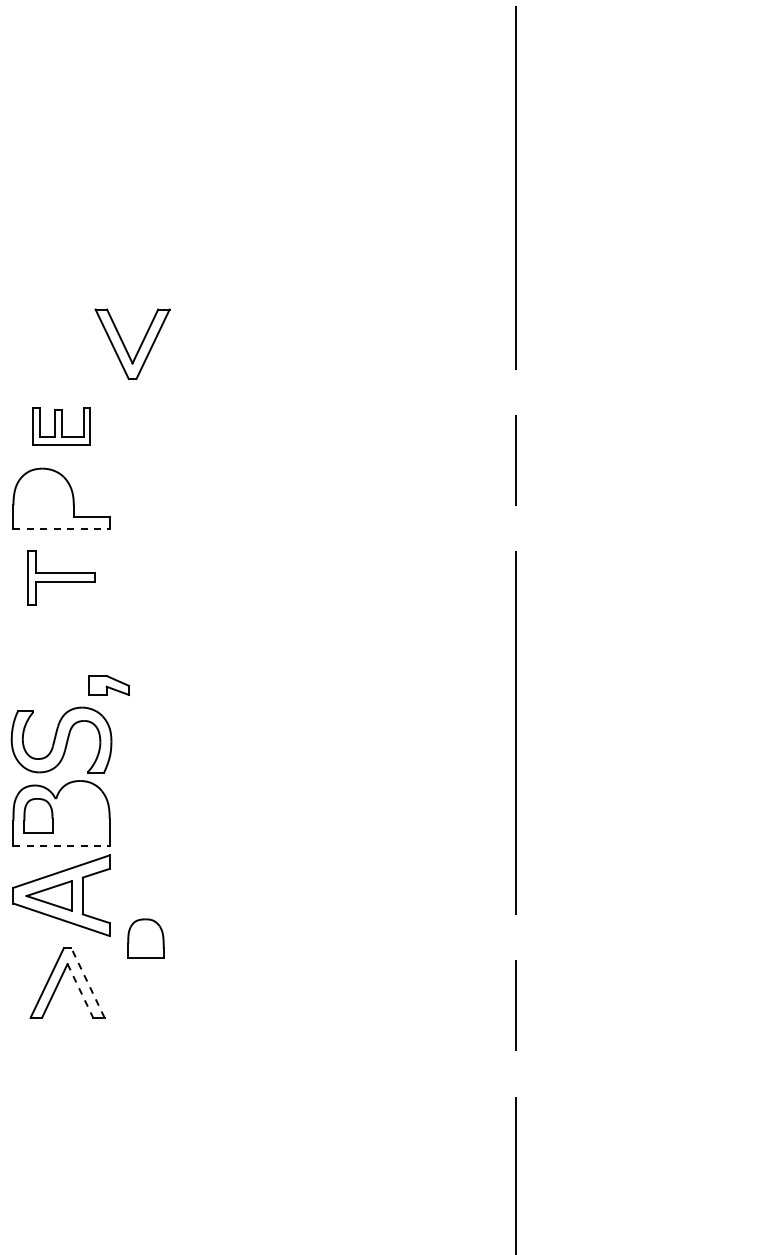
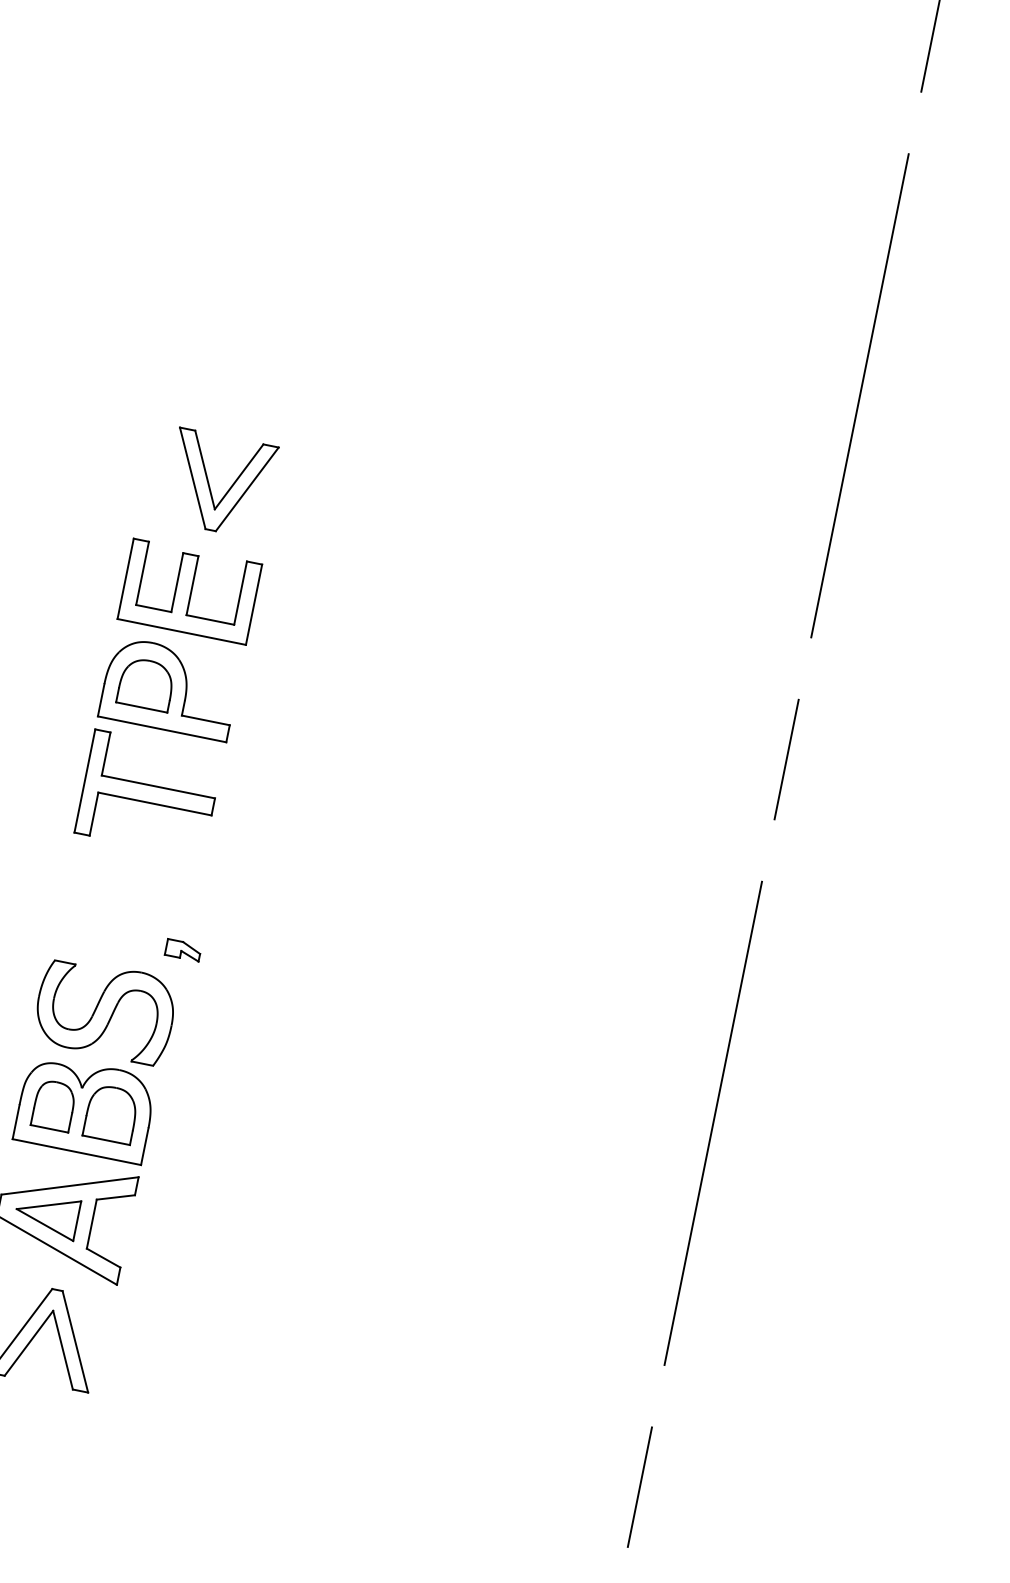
part: (126, 347) -> (210, 486), moved
part: (61, 426) -> (189, 591), size x1.67
part: (43, 499) -> (146, 684), added
line: (62, 529) -> (163, 729), dashed -> solid
part: (61, 577) -> (149, 793), size x1.43
part: (108, 685) -> (182, 950), size x0.62
line: (62, 846) -> (78, 1152), dashed -> solid
part: (145, 938) -> (110, 1113), moved
line: (87, 982) -> (74, 1340), dashed -> solid
line: (80, 990) -> (63, 1349), dashed -> solid

